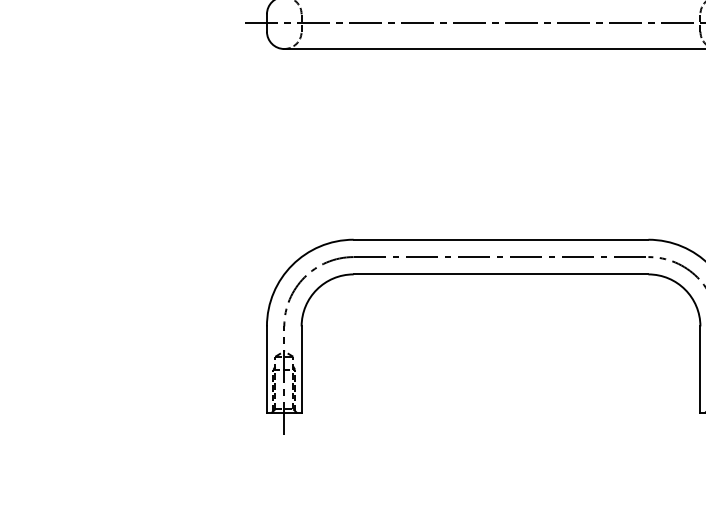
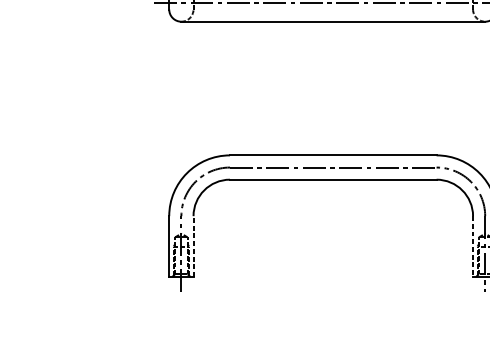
line: (301, 369) -> (193, 246), solid -> dashed
line: (700, 370) -> (473, 247), solid -> dashed

